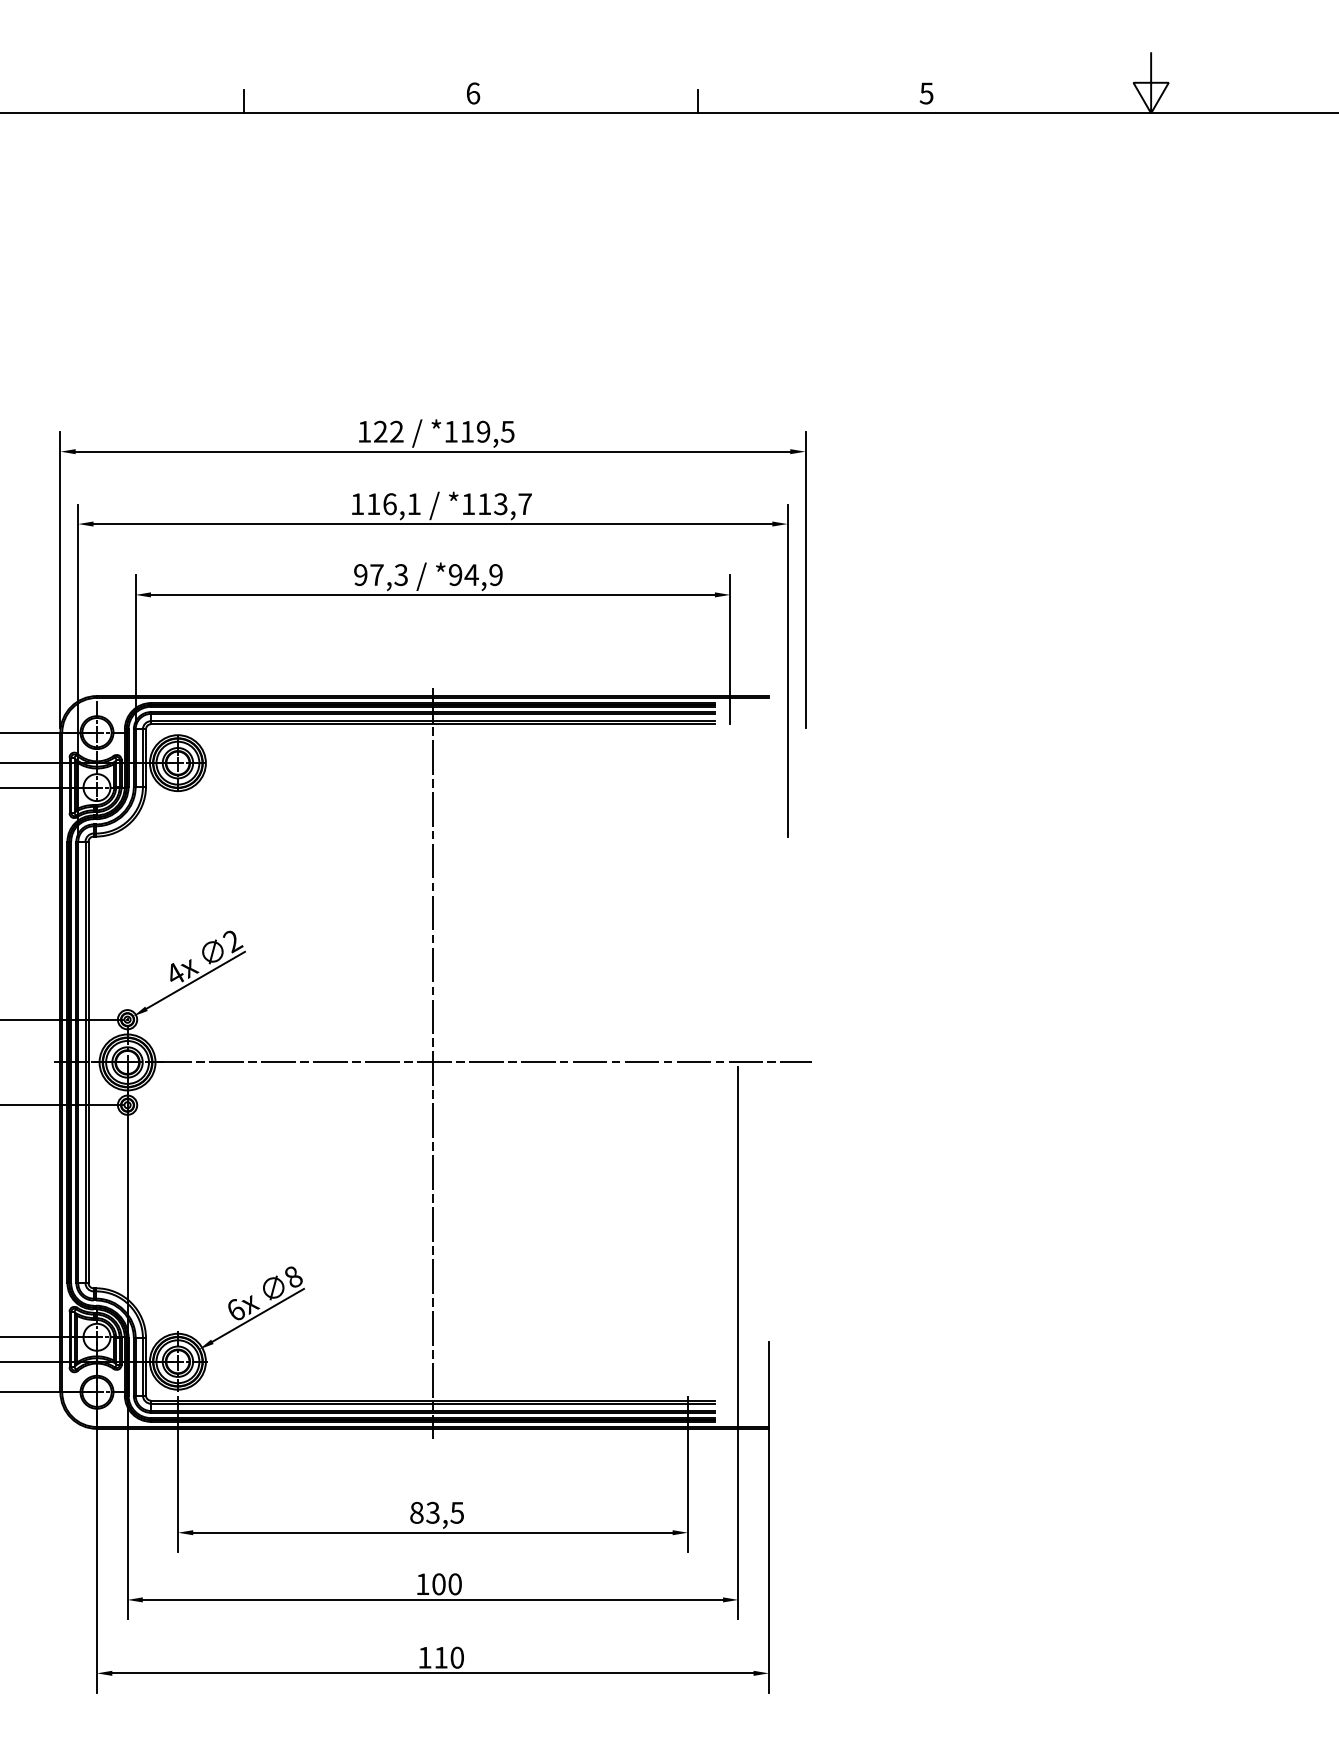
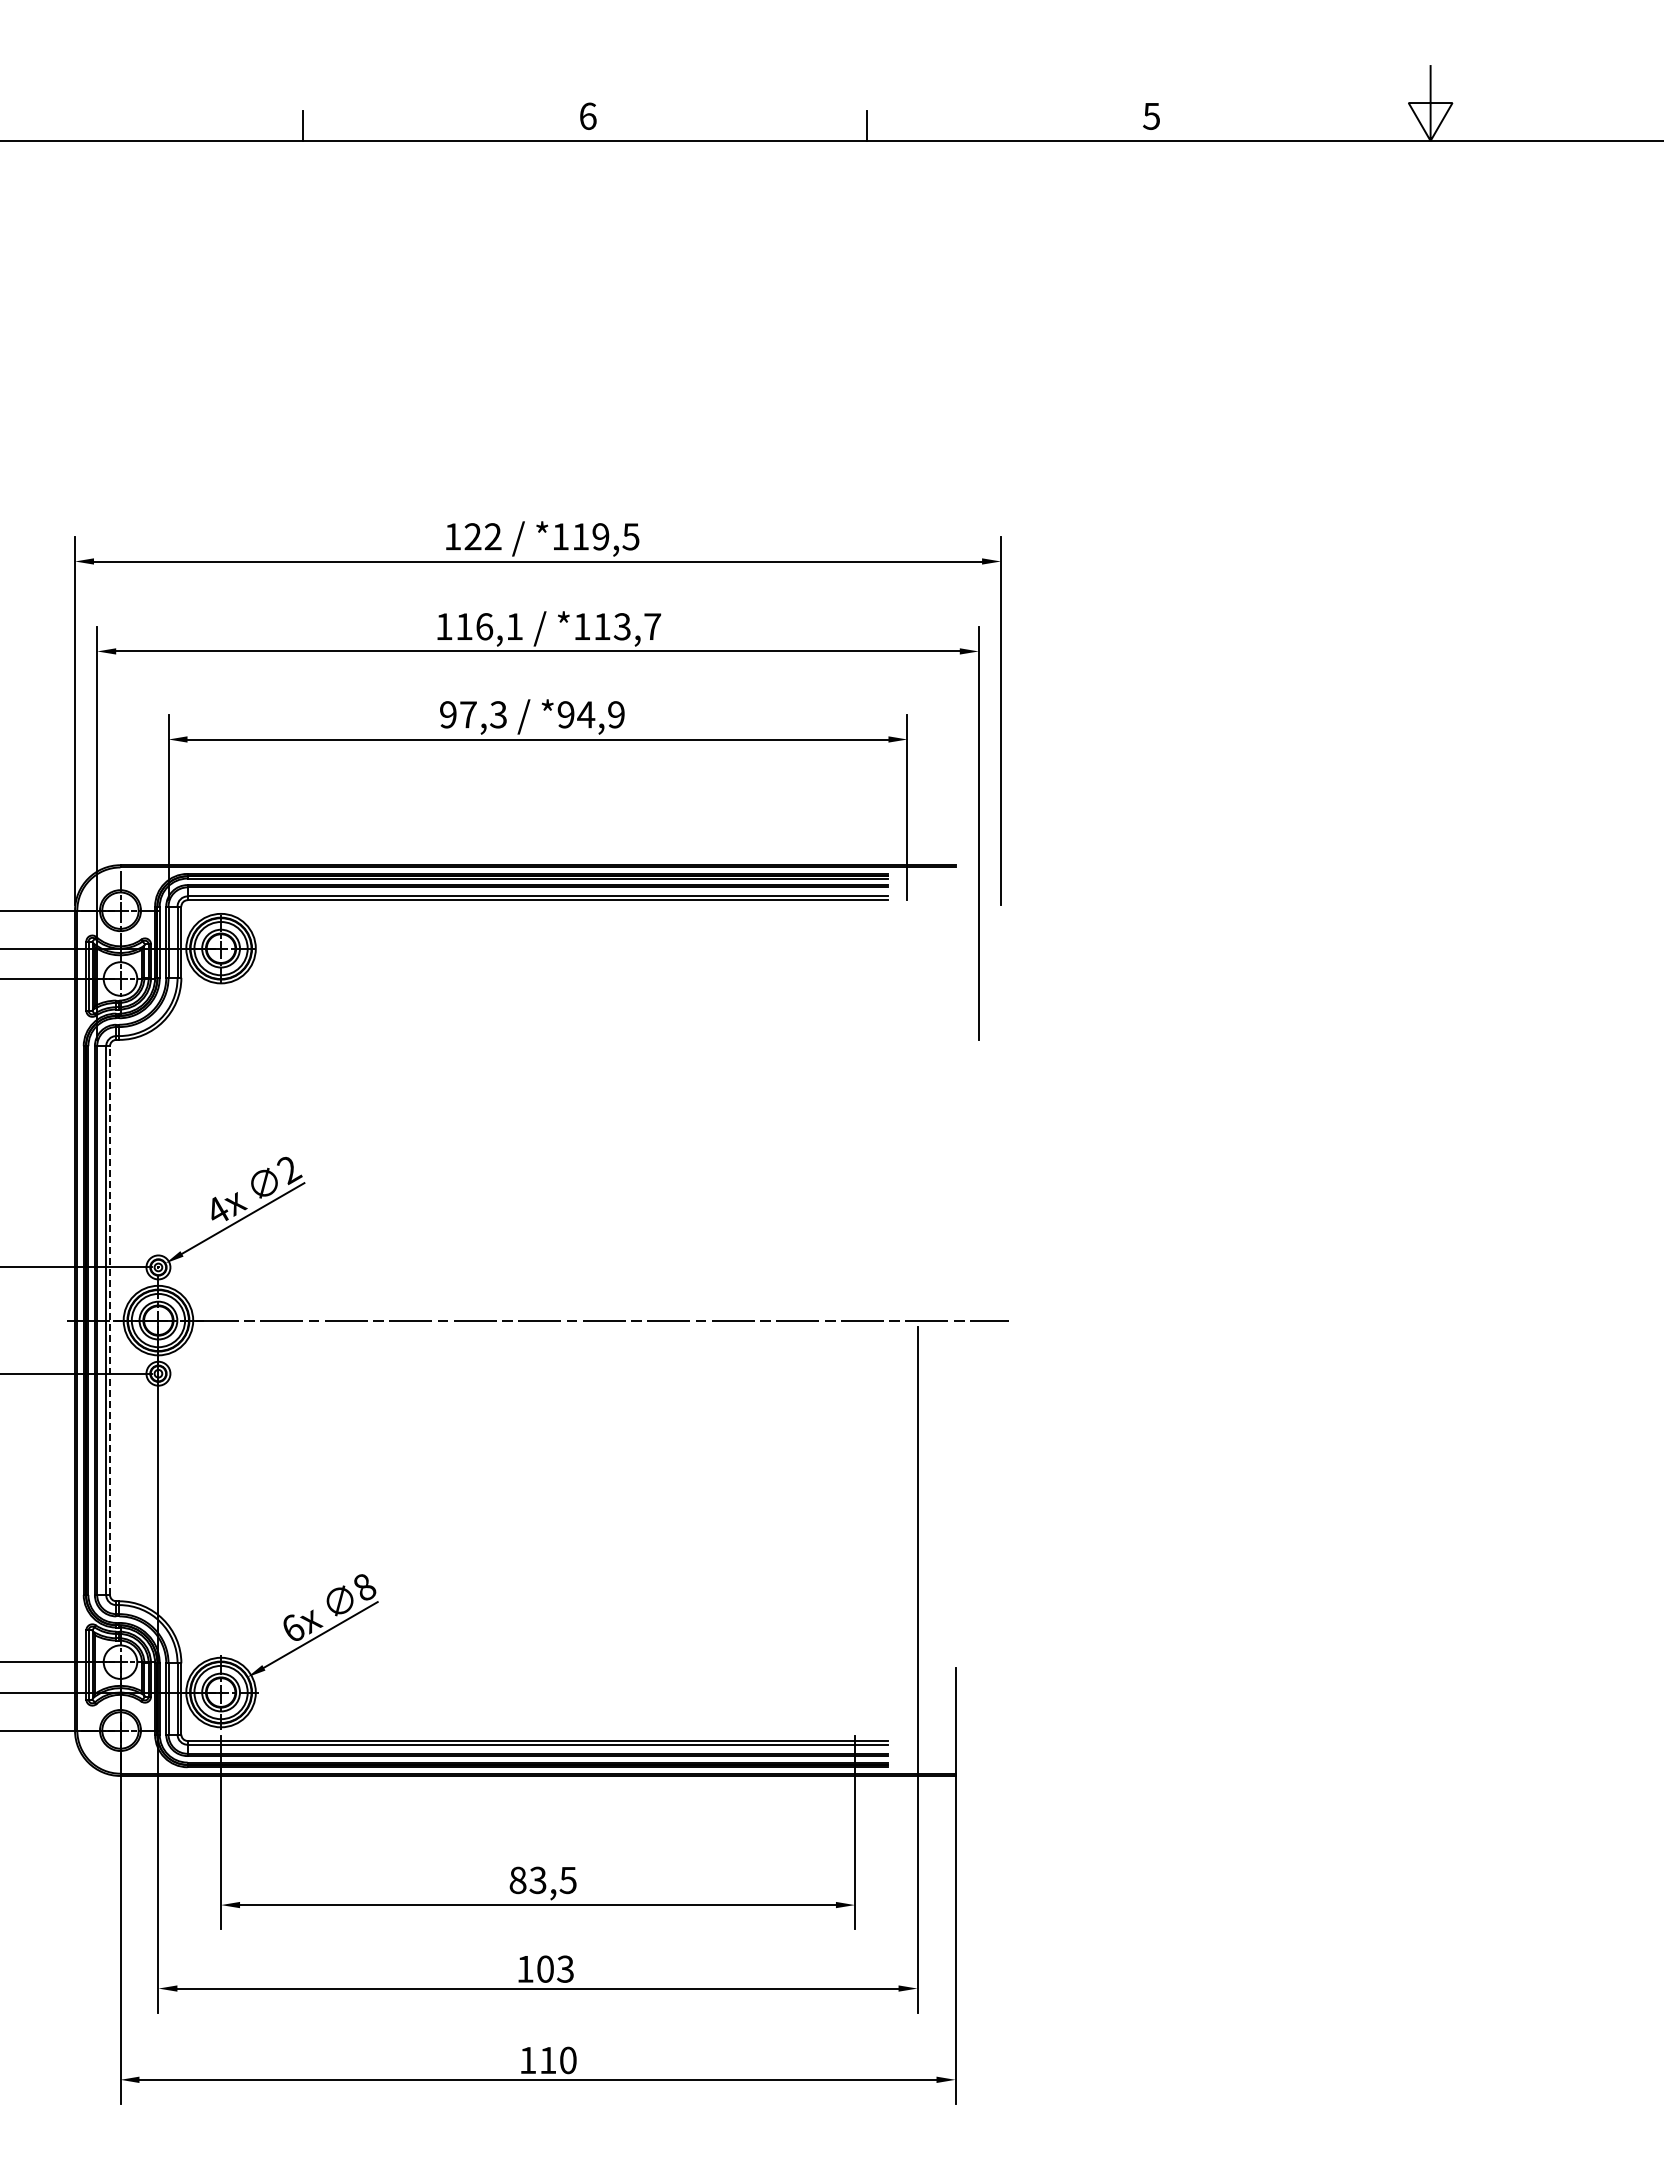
line: (88, 1062) -> (110, 1320), solid -> dashed
line: (433, 1063) -> (538, 1321), removed
text: (455, 1583) -> (565, 1968), 100 -> 103

